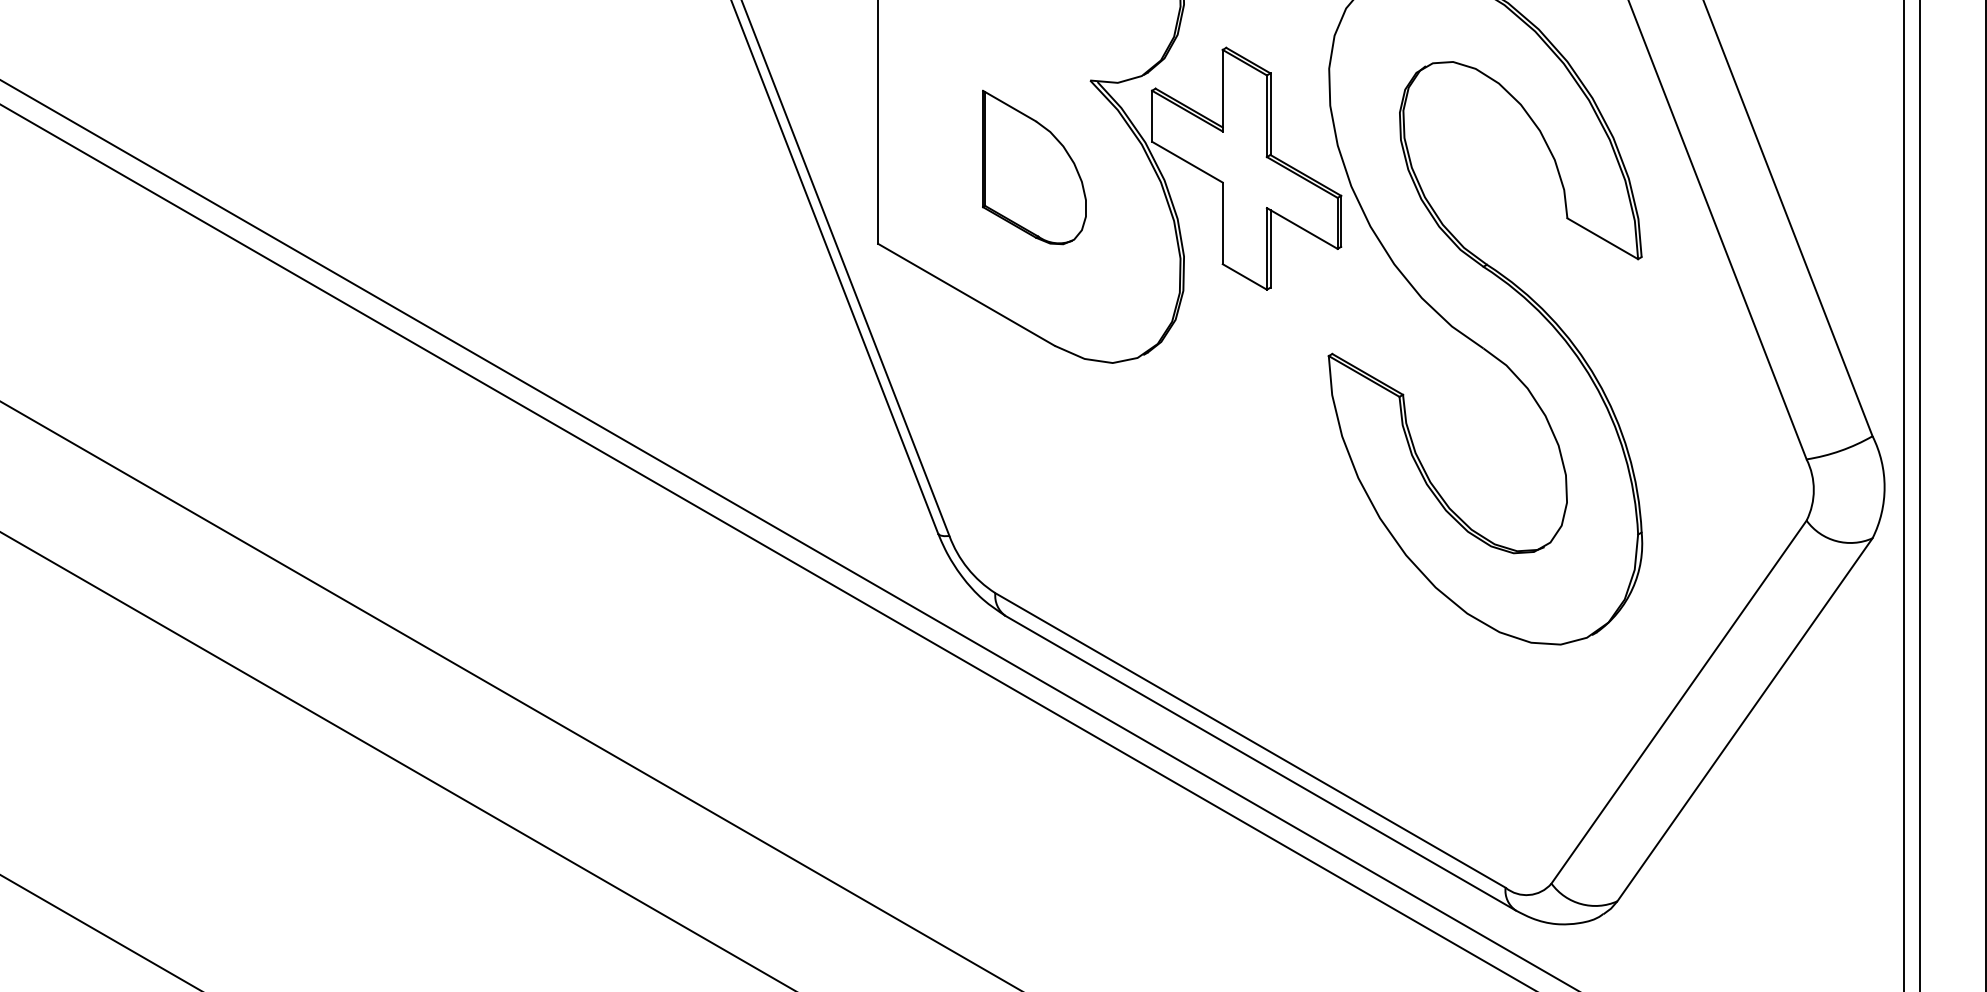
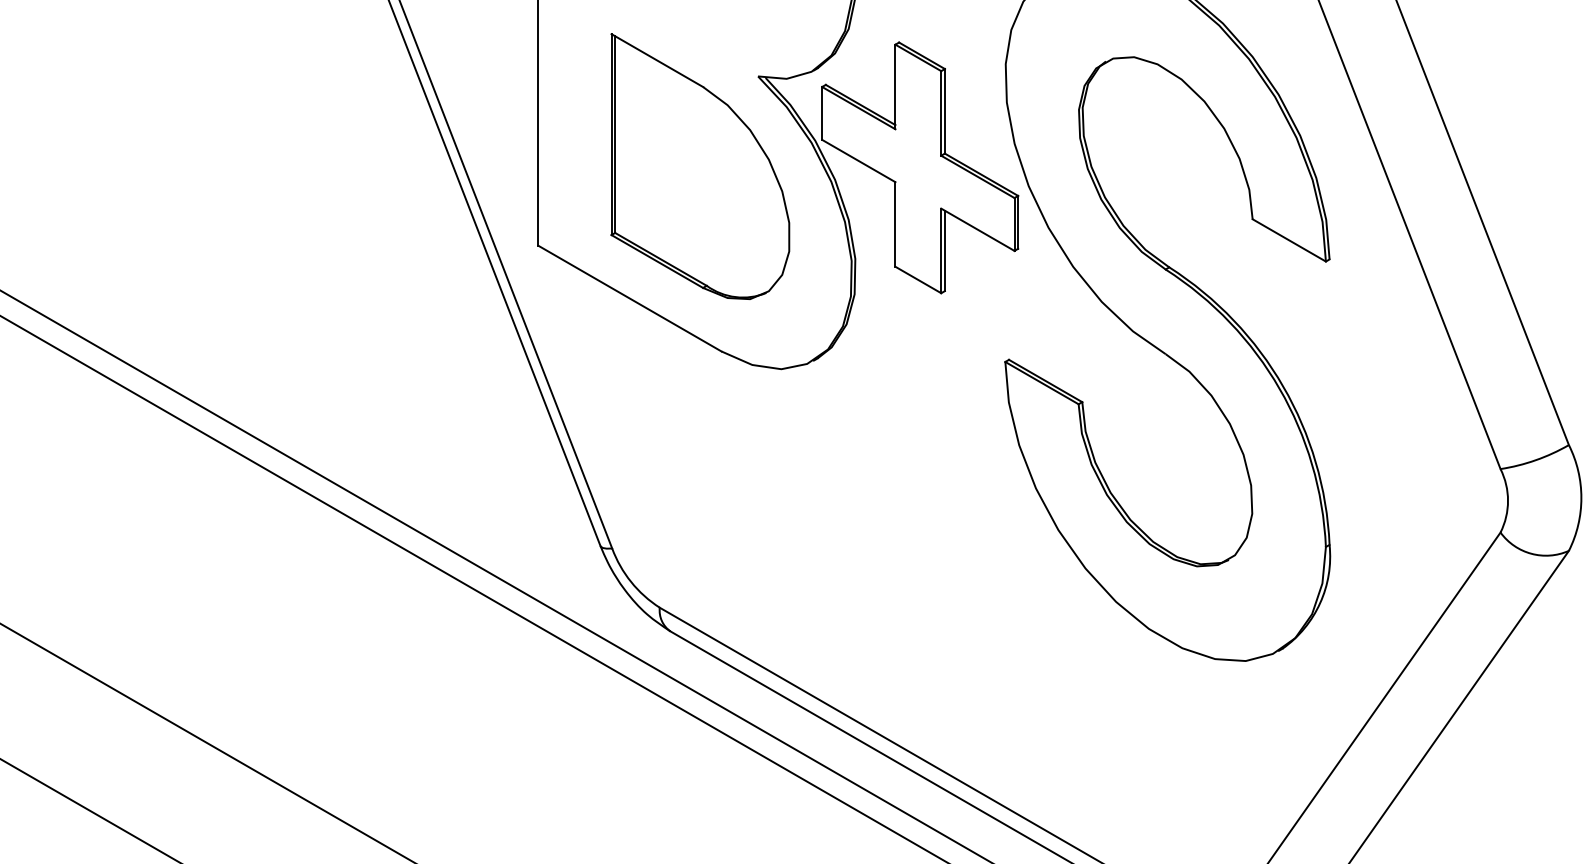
part: (1034, 167) -> (700, 166), size x1.67

